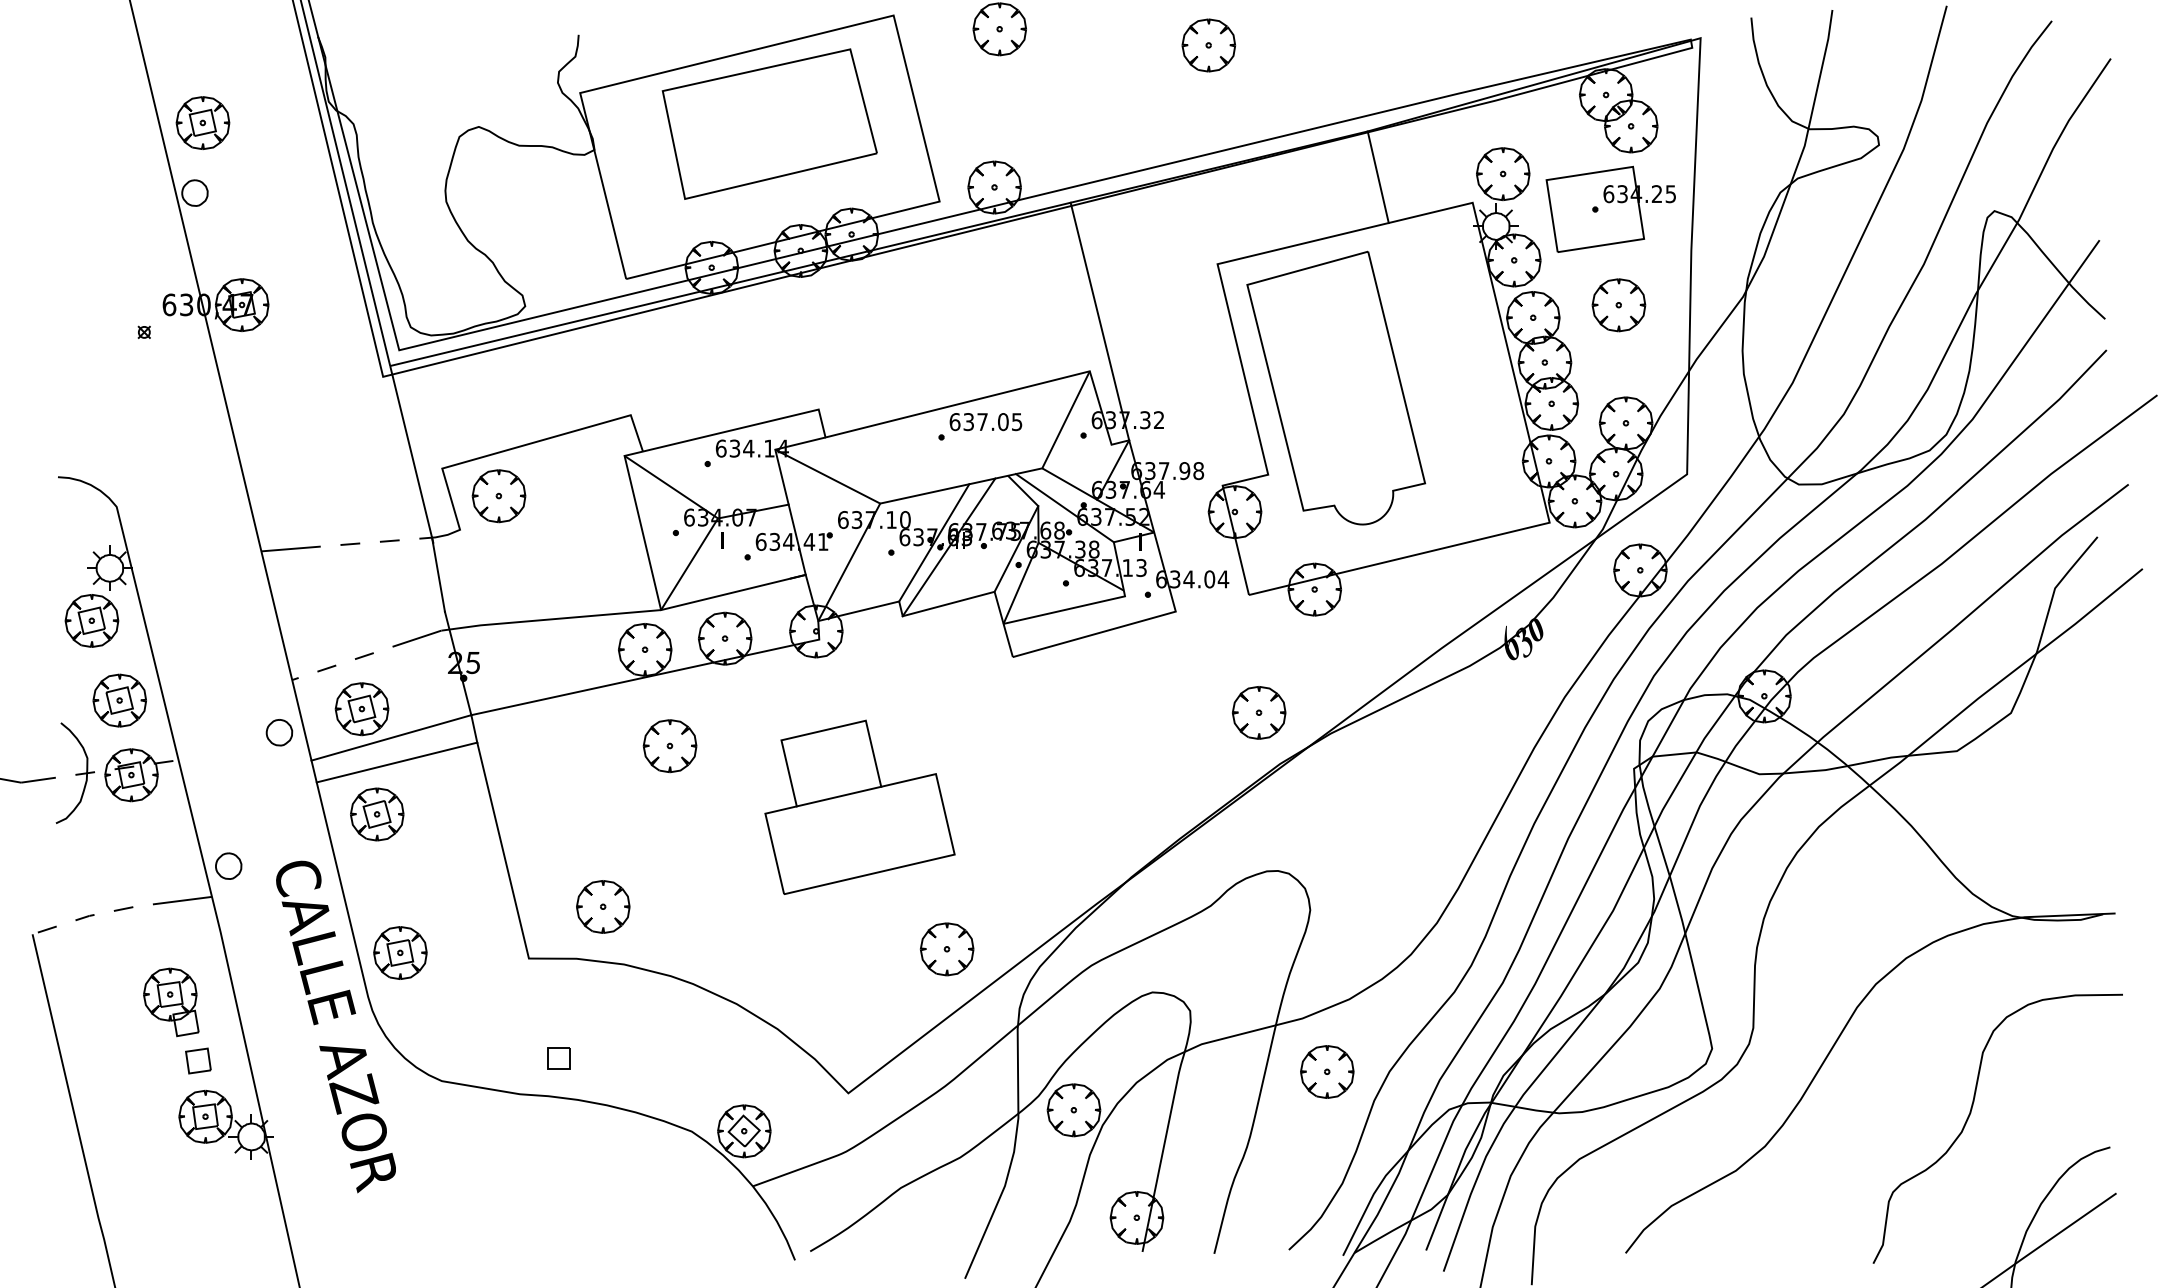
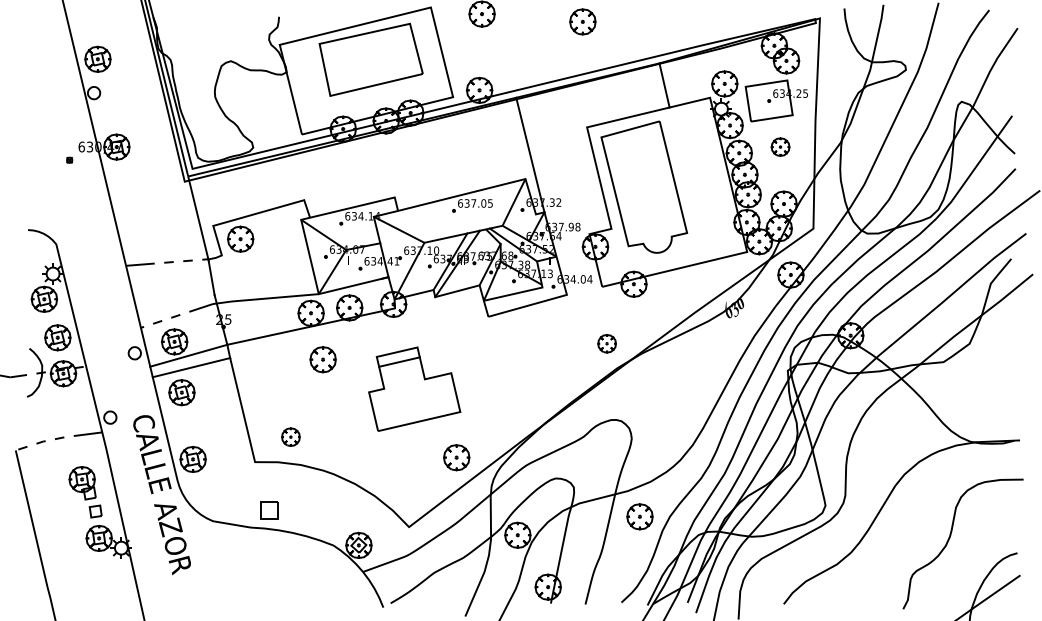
part: (1618, 303) -> (780, 146), size x0.7
part: (1257, 712) -> (606, 343), size x0.7
line: (838, 795) -> (399, 361), moved
part: (602, 905) -> (290, 436), size x0.7
part: (558, 1058) -> (269, 510), size x1.6

